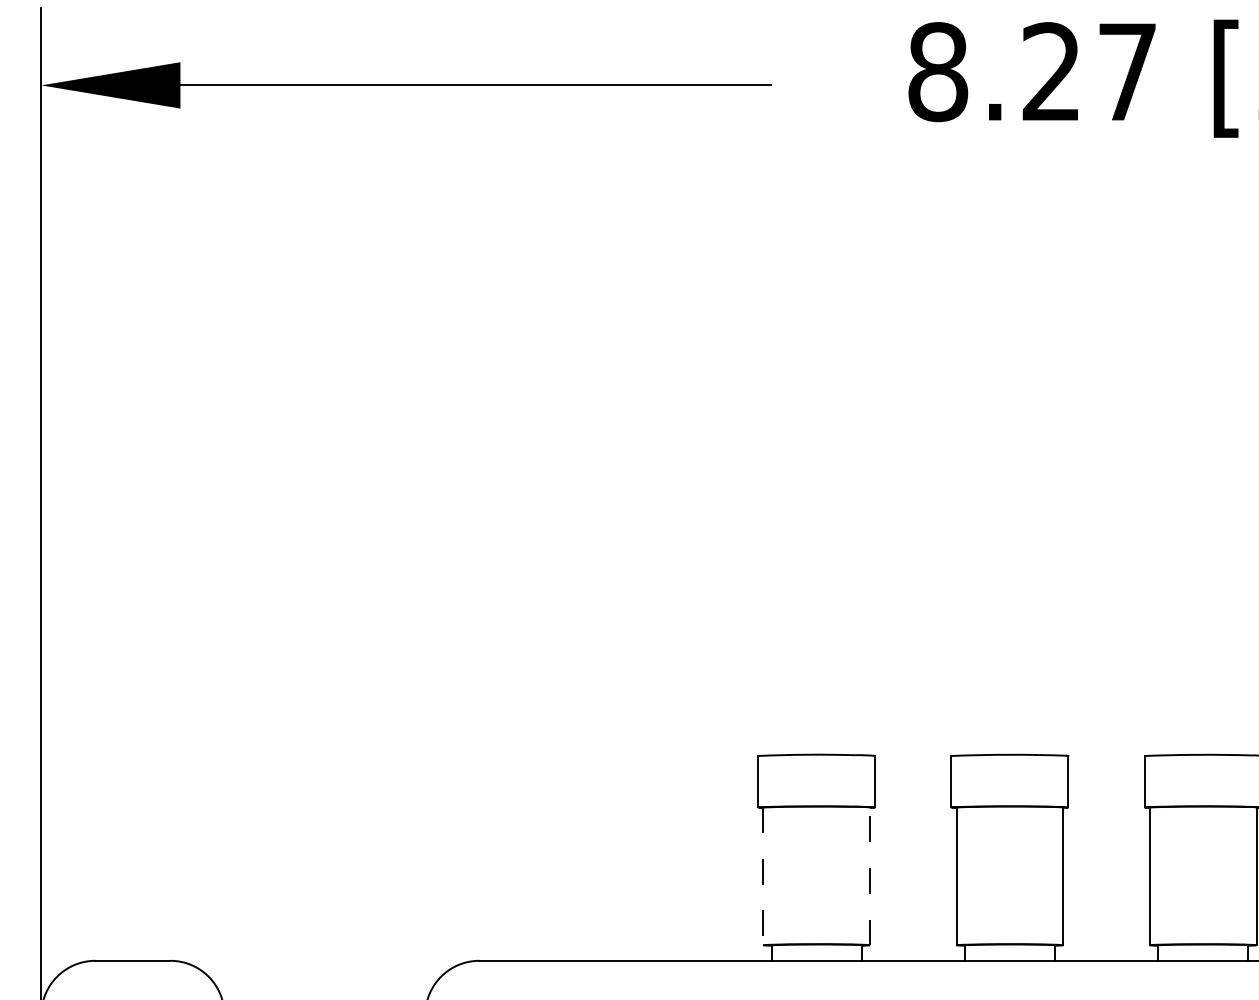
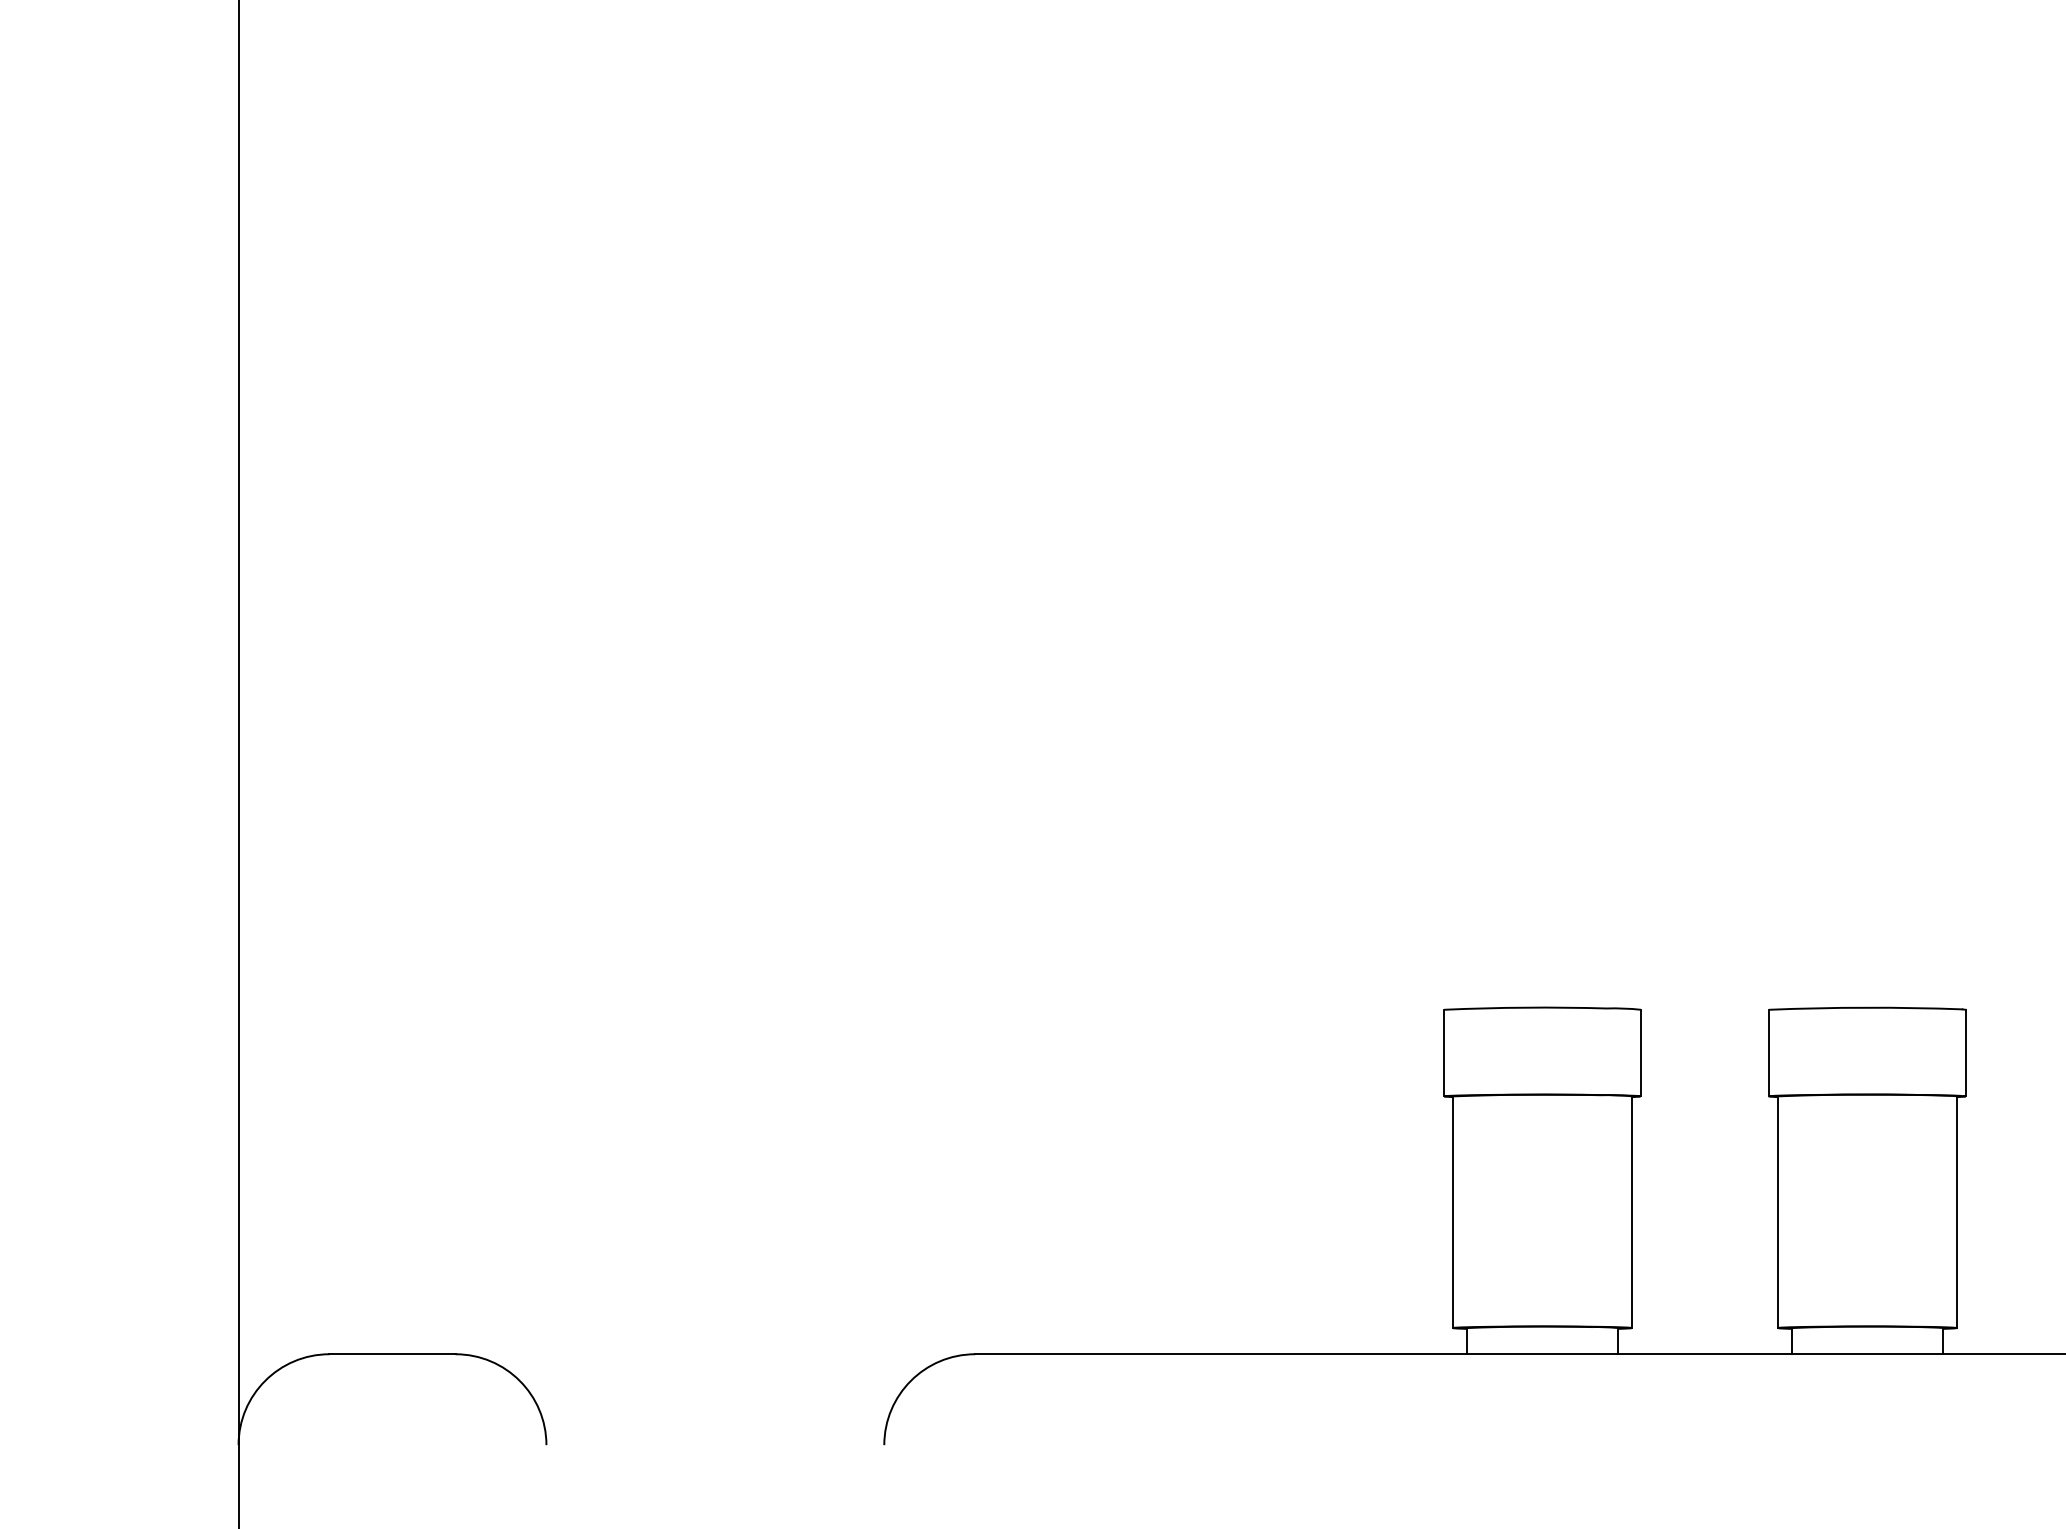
line: (763, 876) -> (1452, 1212), dashed -> solid
line: (870, 876) -> (1632, 1212), dashed -> solid

